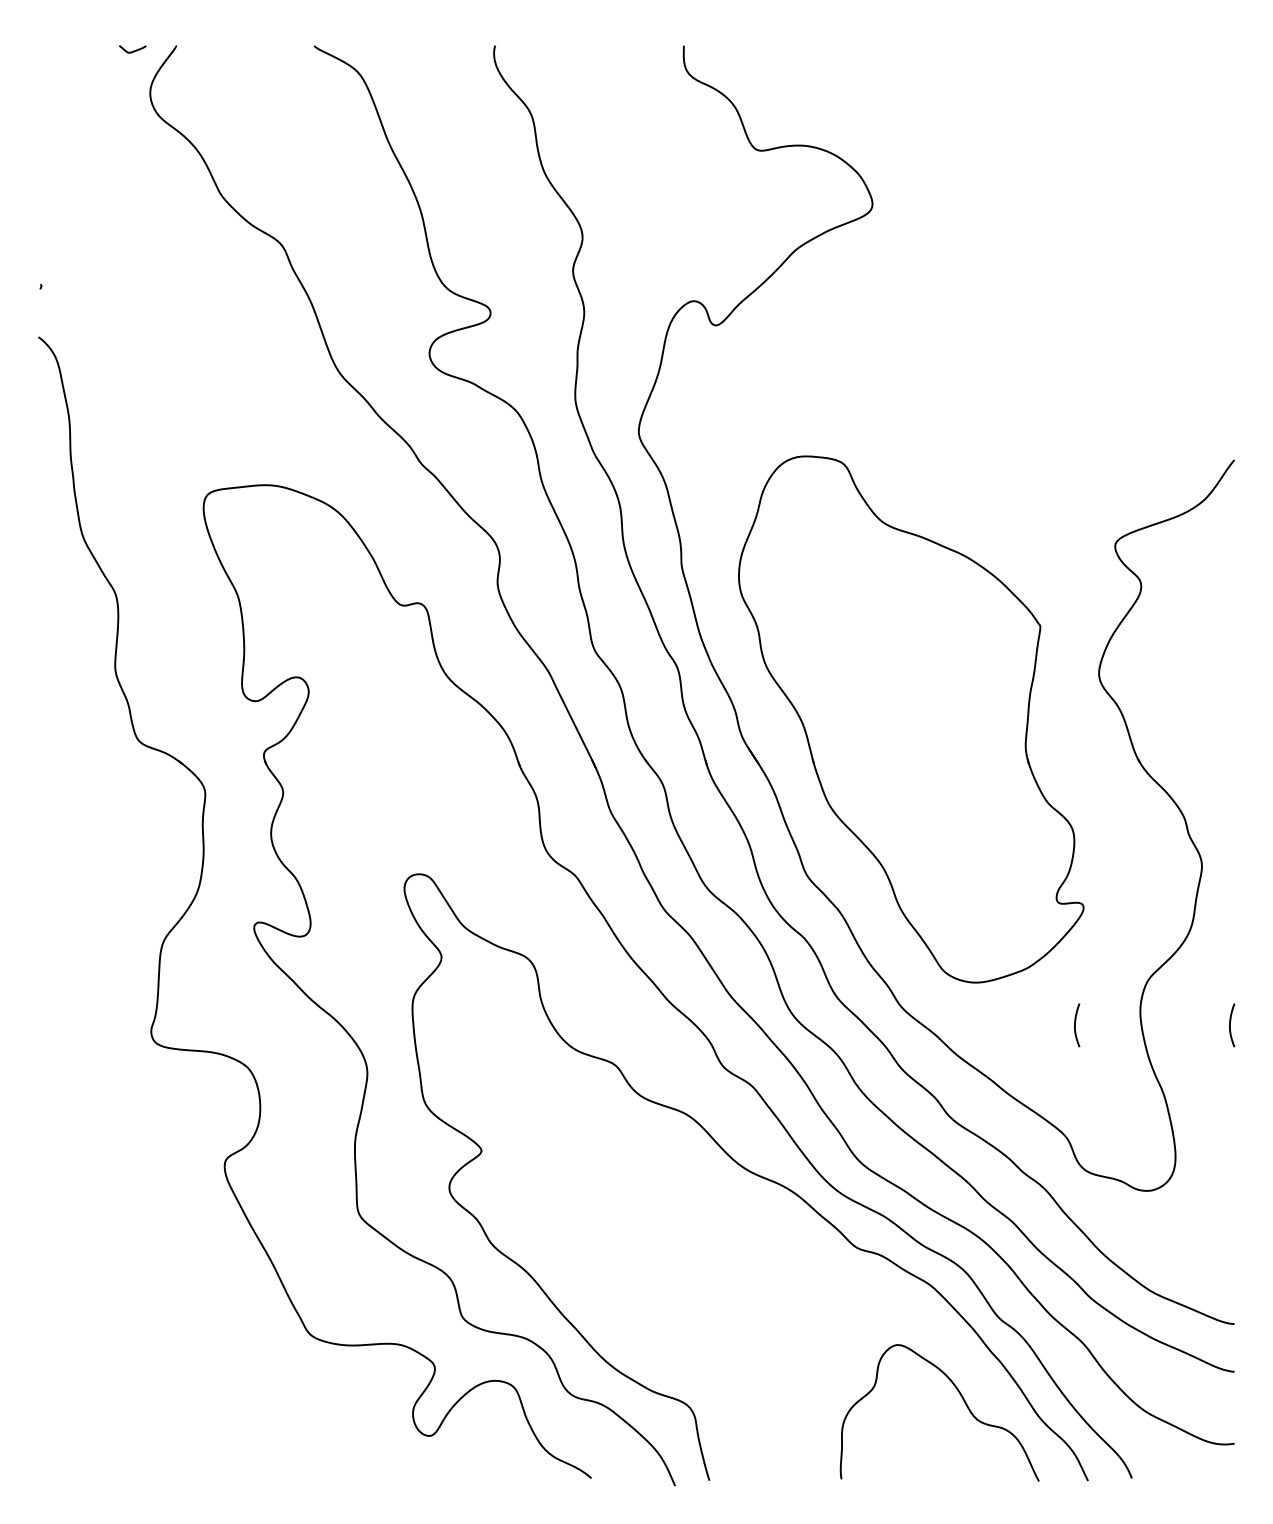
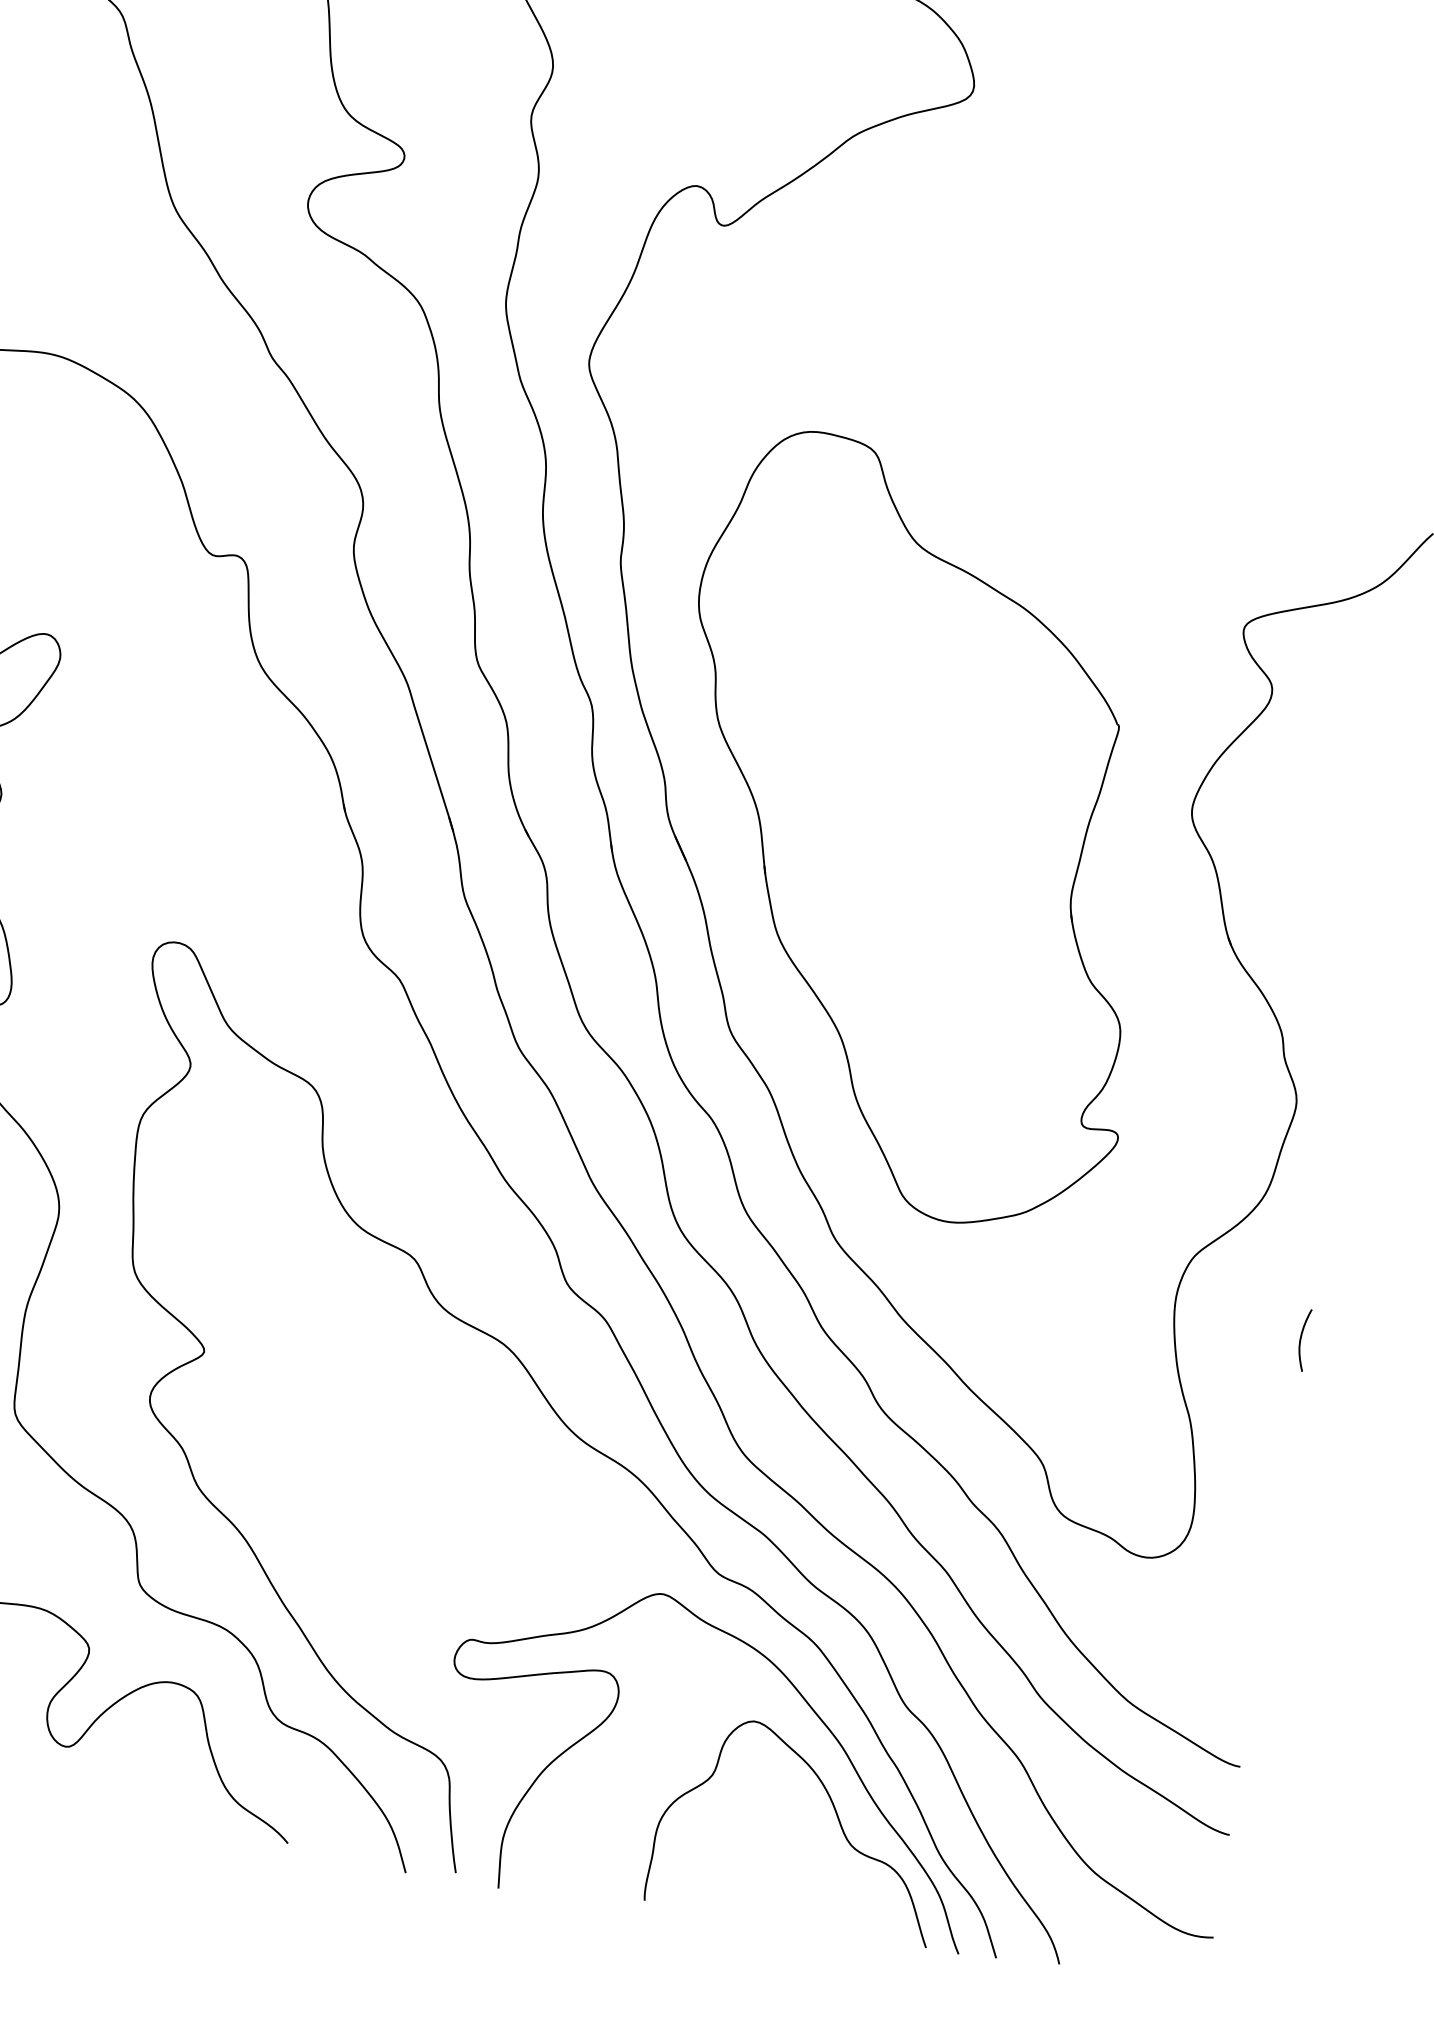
curve: (1075, 1025) -> (1080, 1305), removed
curve: (926, 1323) -> (800, 1697), added

